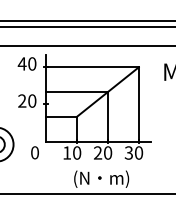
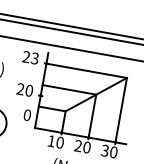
text: (26, 63) -> (30, 57), 40 -> 23
text: (34, 152) -> (27, 114), moved

